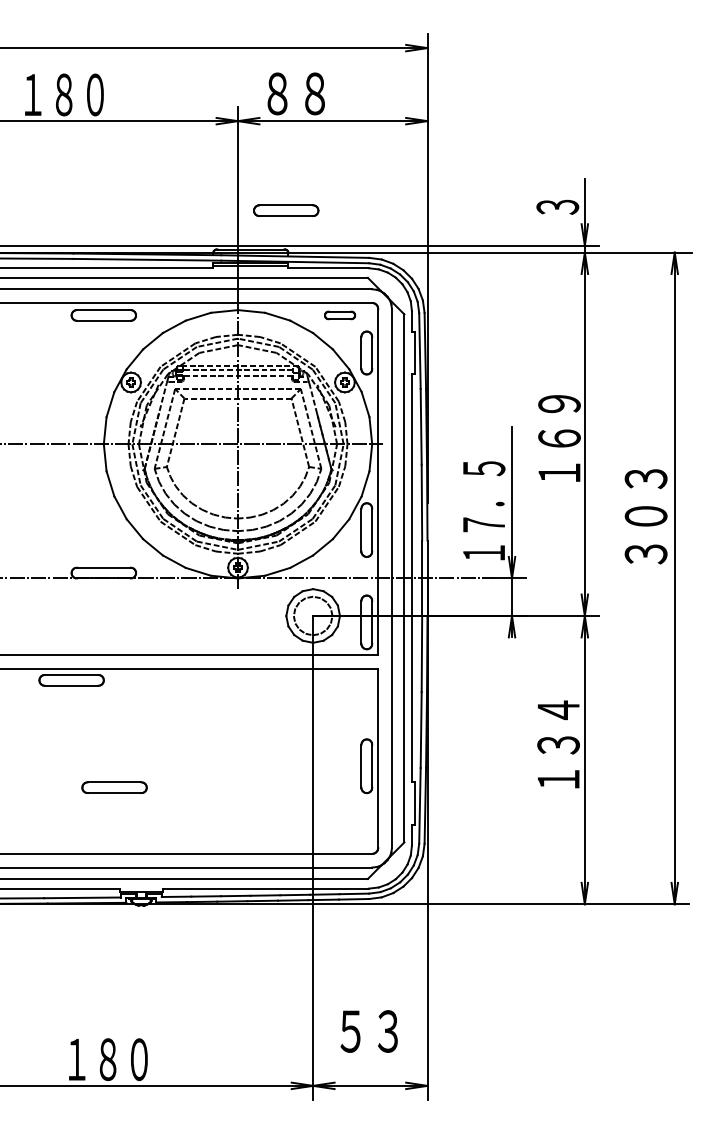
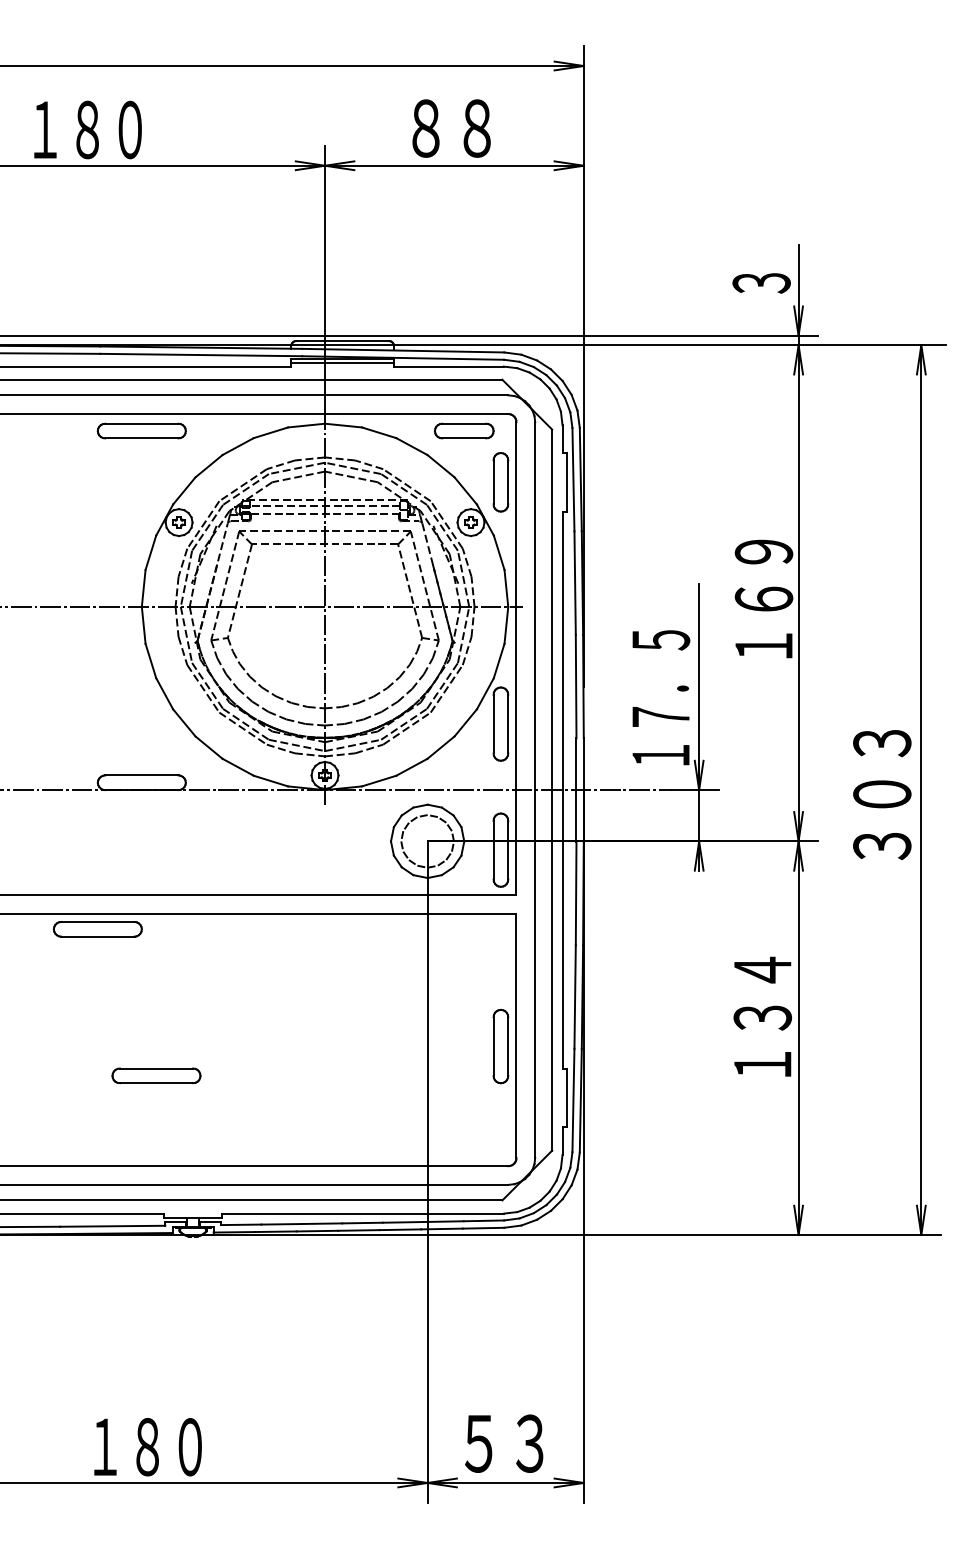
text: (296, 93) -> (451, 128), moved
part: (285, 210) -> (390, 287), removed
part: (340, 315) -> (464, 430), size x1.43
text: (646, 516) -> (882, 794), moved
text: (369, 1031) -> (504, 1443), moved

